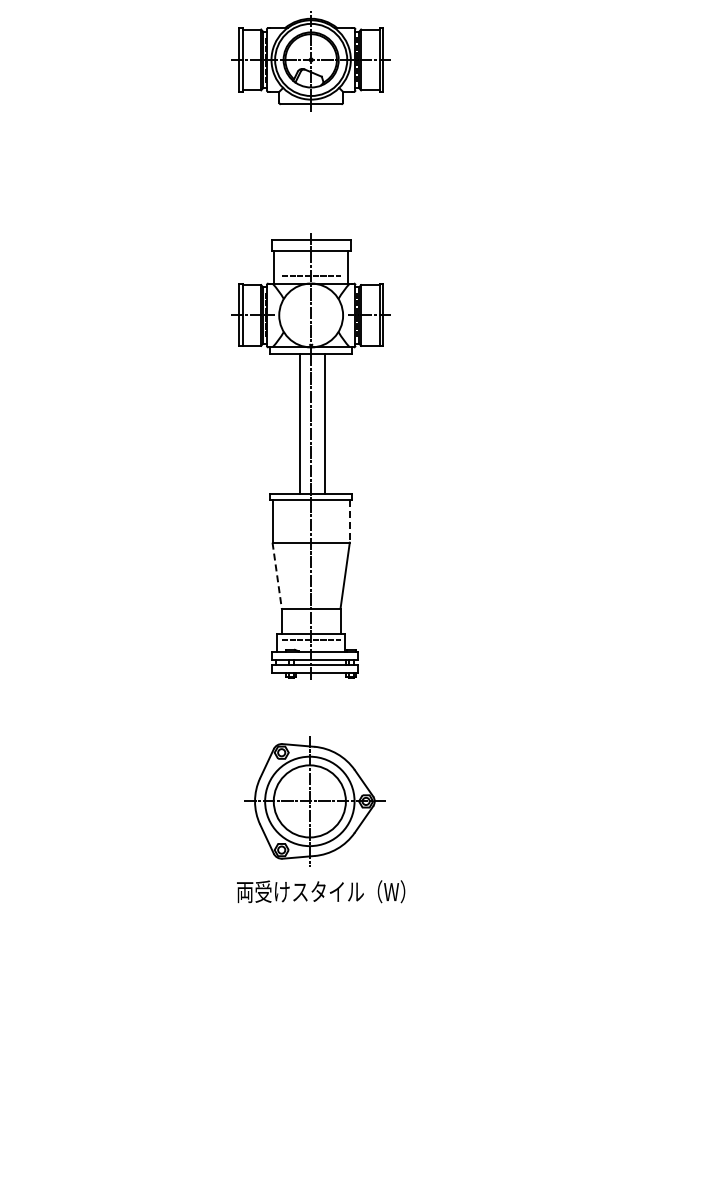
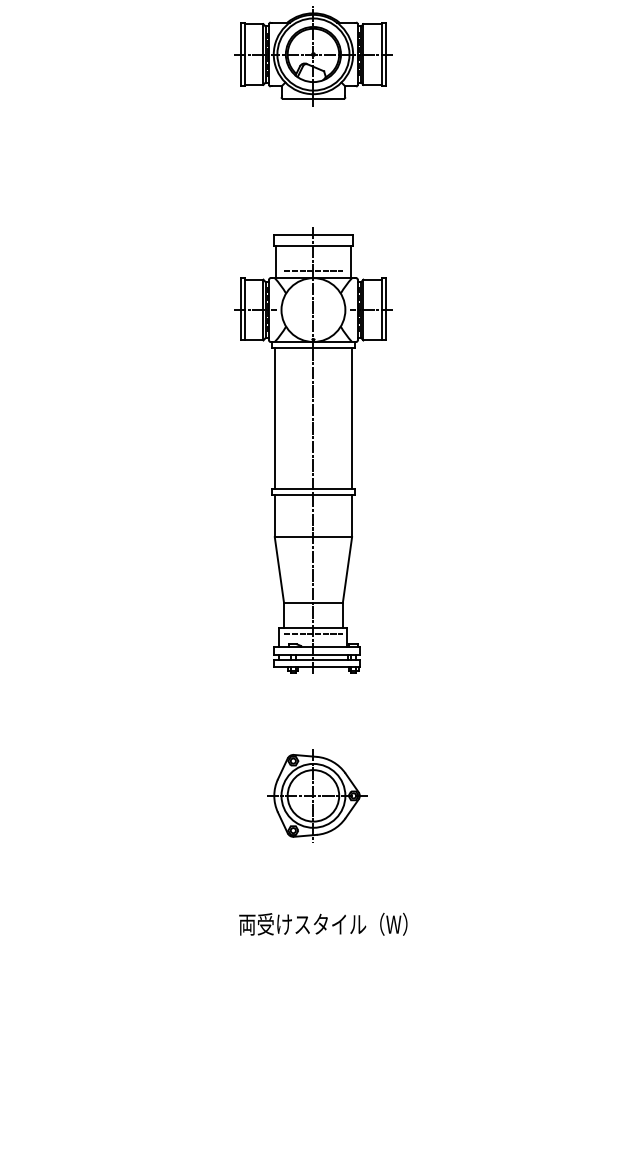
line: (299, 423) -> (274, 418), moved
line: (324, 423) -> (351, 418), moved
line: (349, 522) -> (351, 517), dashed -> solid
line: (277, 576) -> (279, 571), dashed -> solid
part: (314, 800) -> (316, 795), size x0.71
text: (321, 891) -> (323, 924), moved

